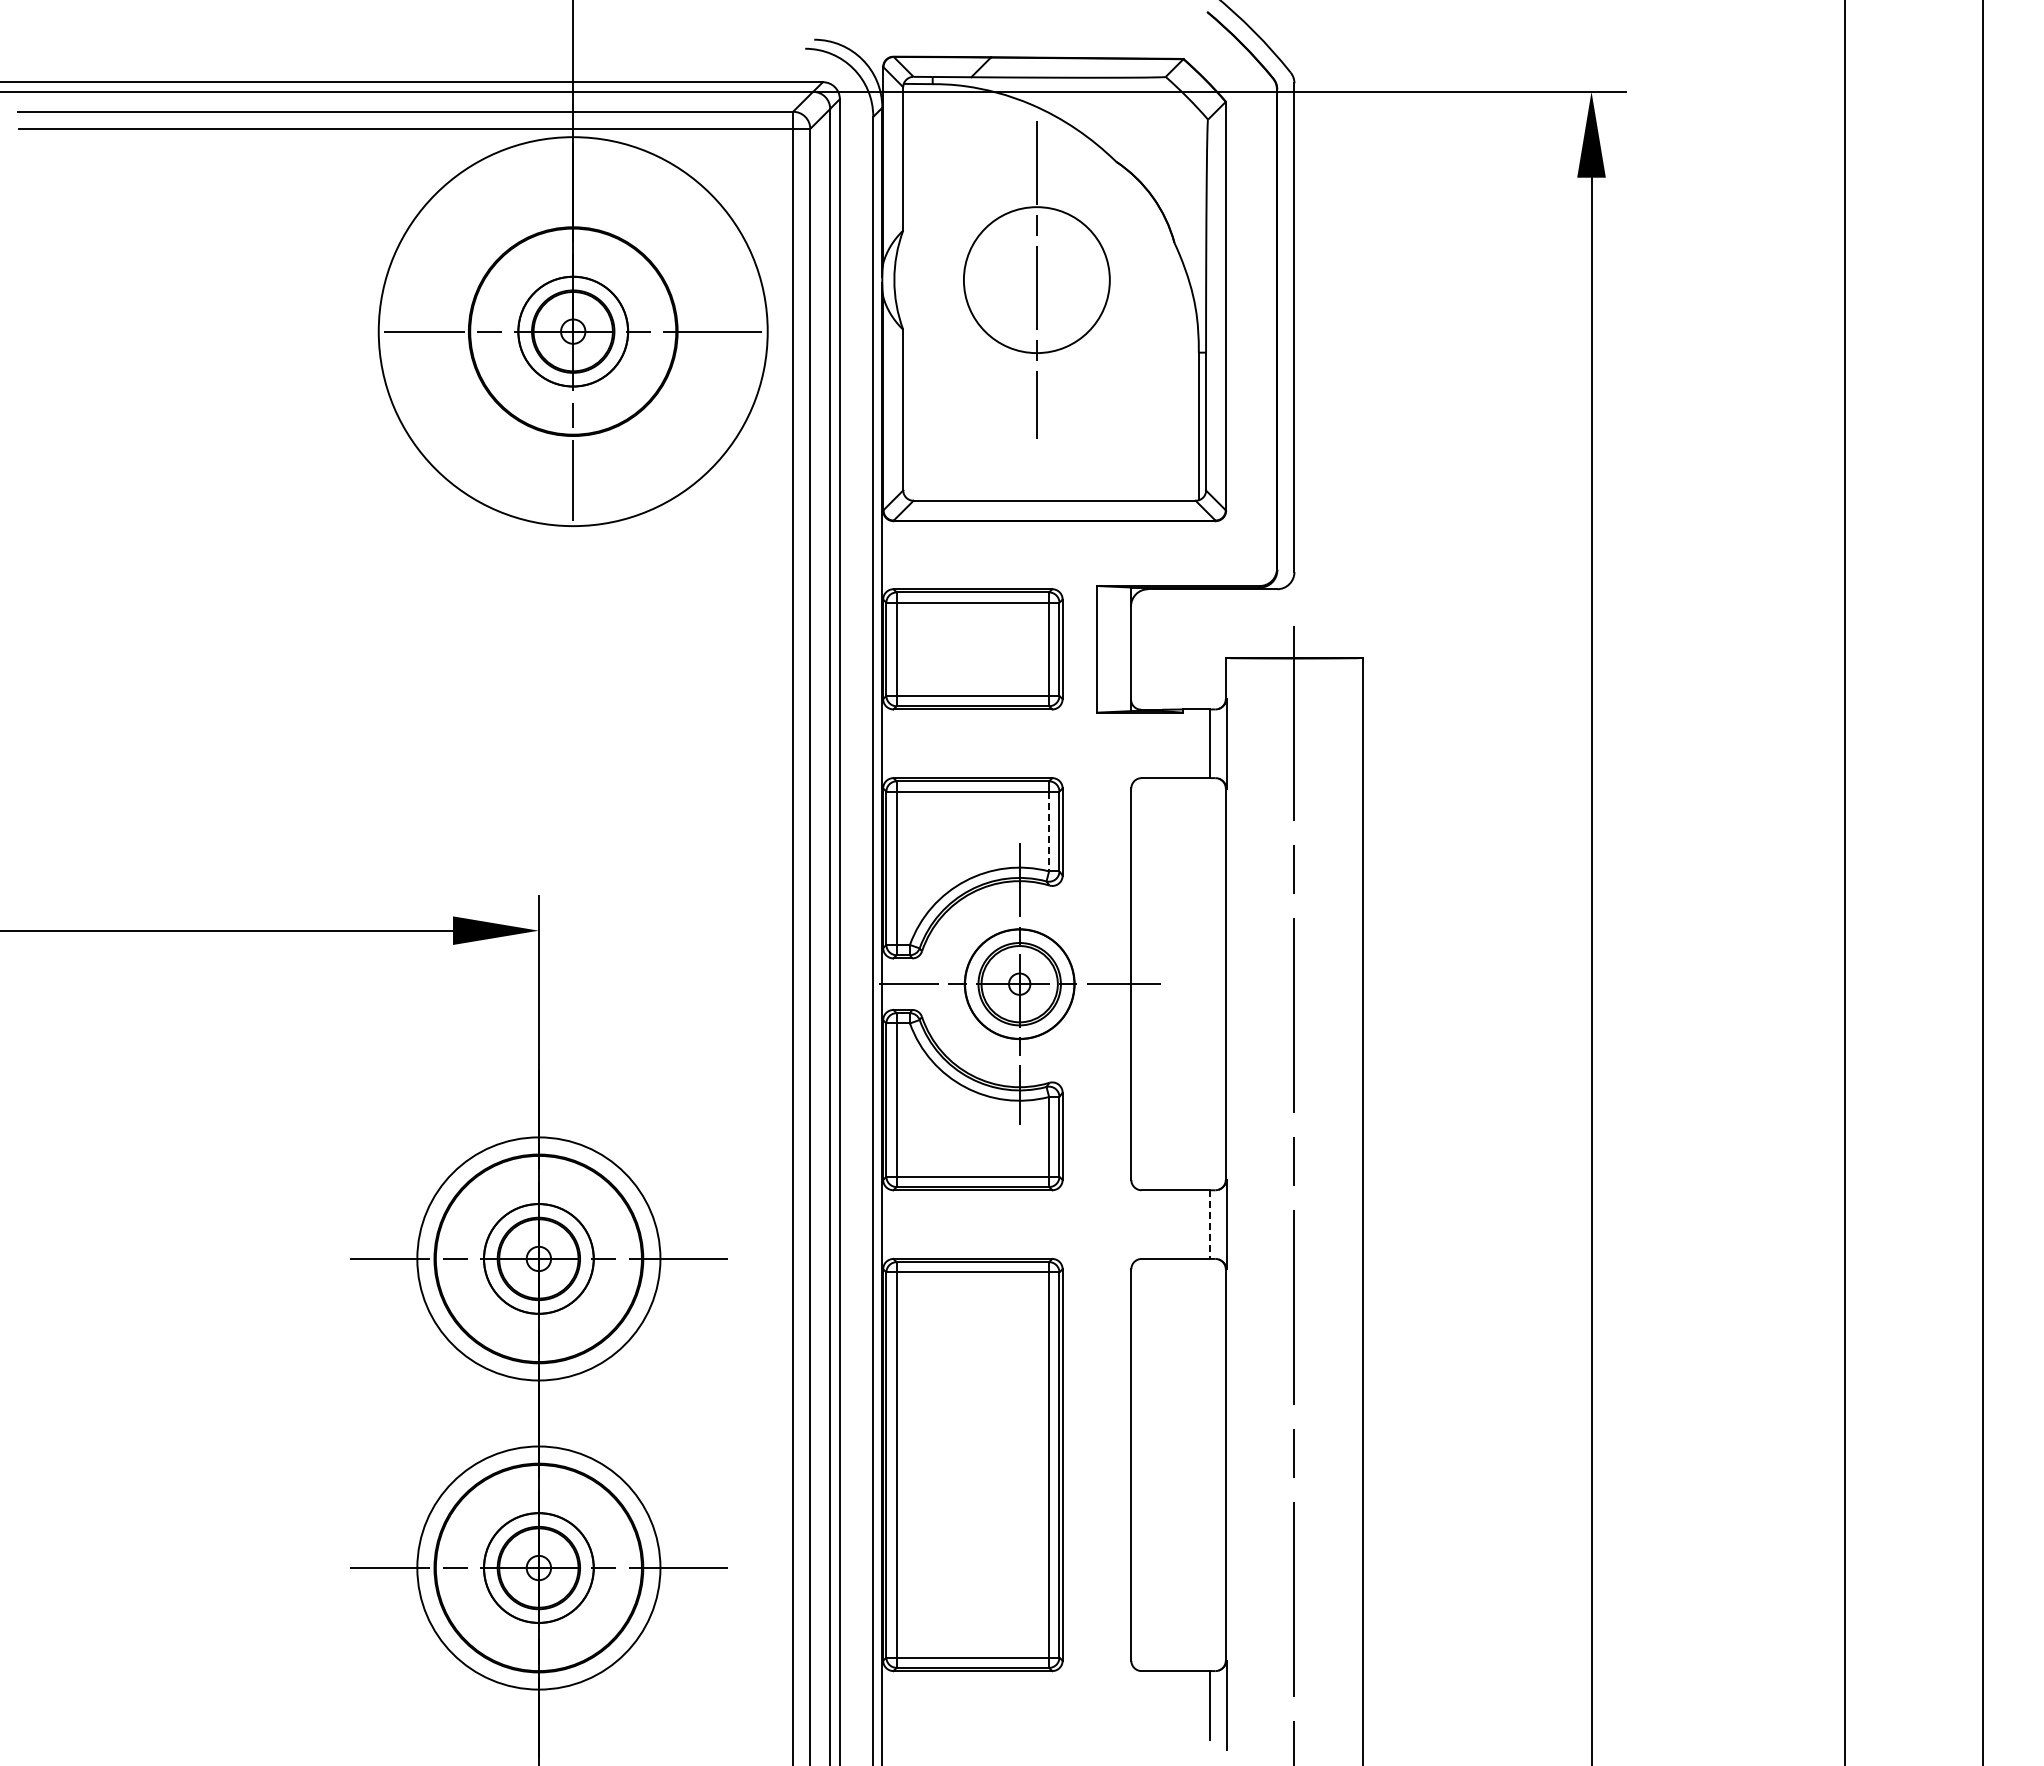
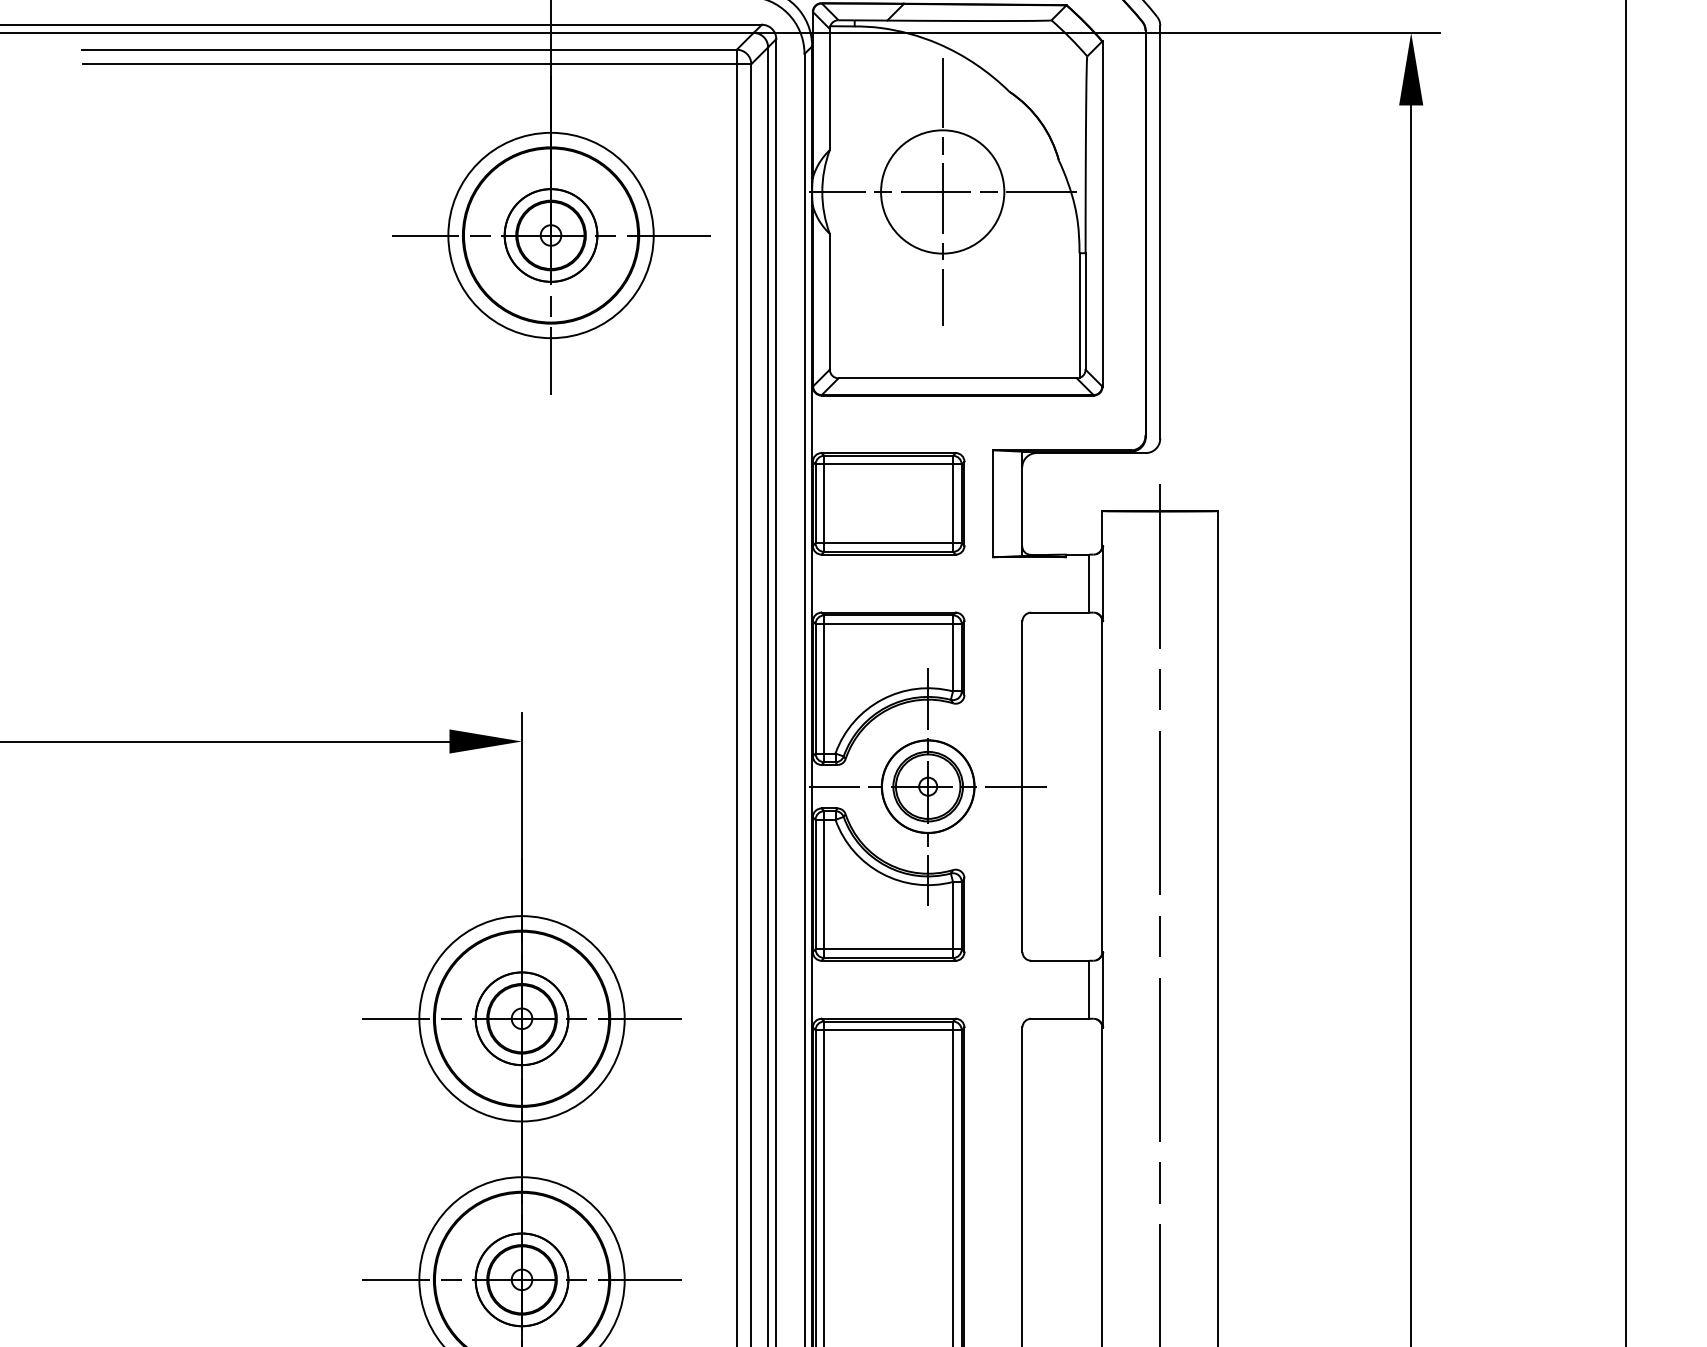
line: (1036, 280) -> (942, 192), added
circle: (572, 331) -> (550, 235), size x0.62
line: (1049, 831) -> (953, 657), dashed -> solid
line: (1210, 1225) -> (1089, 990), dashed -> solid

